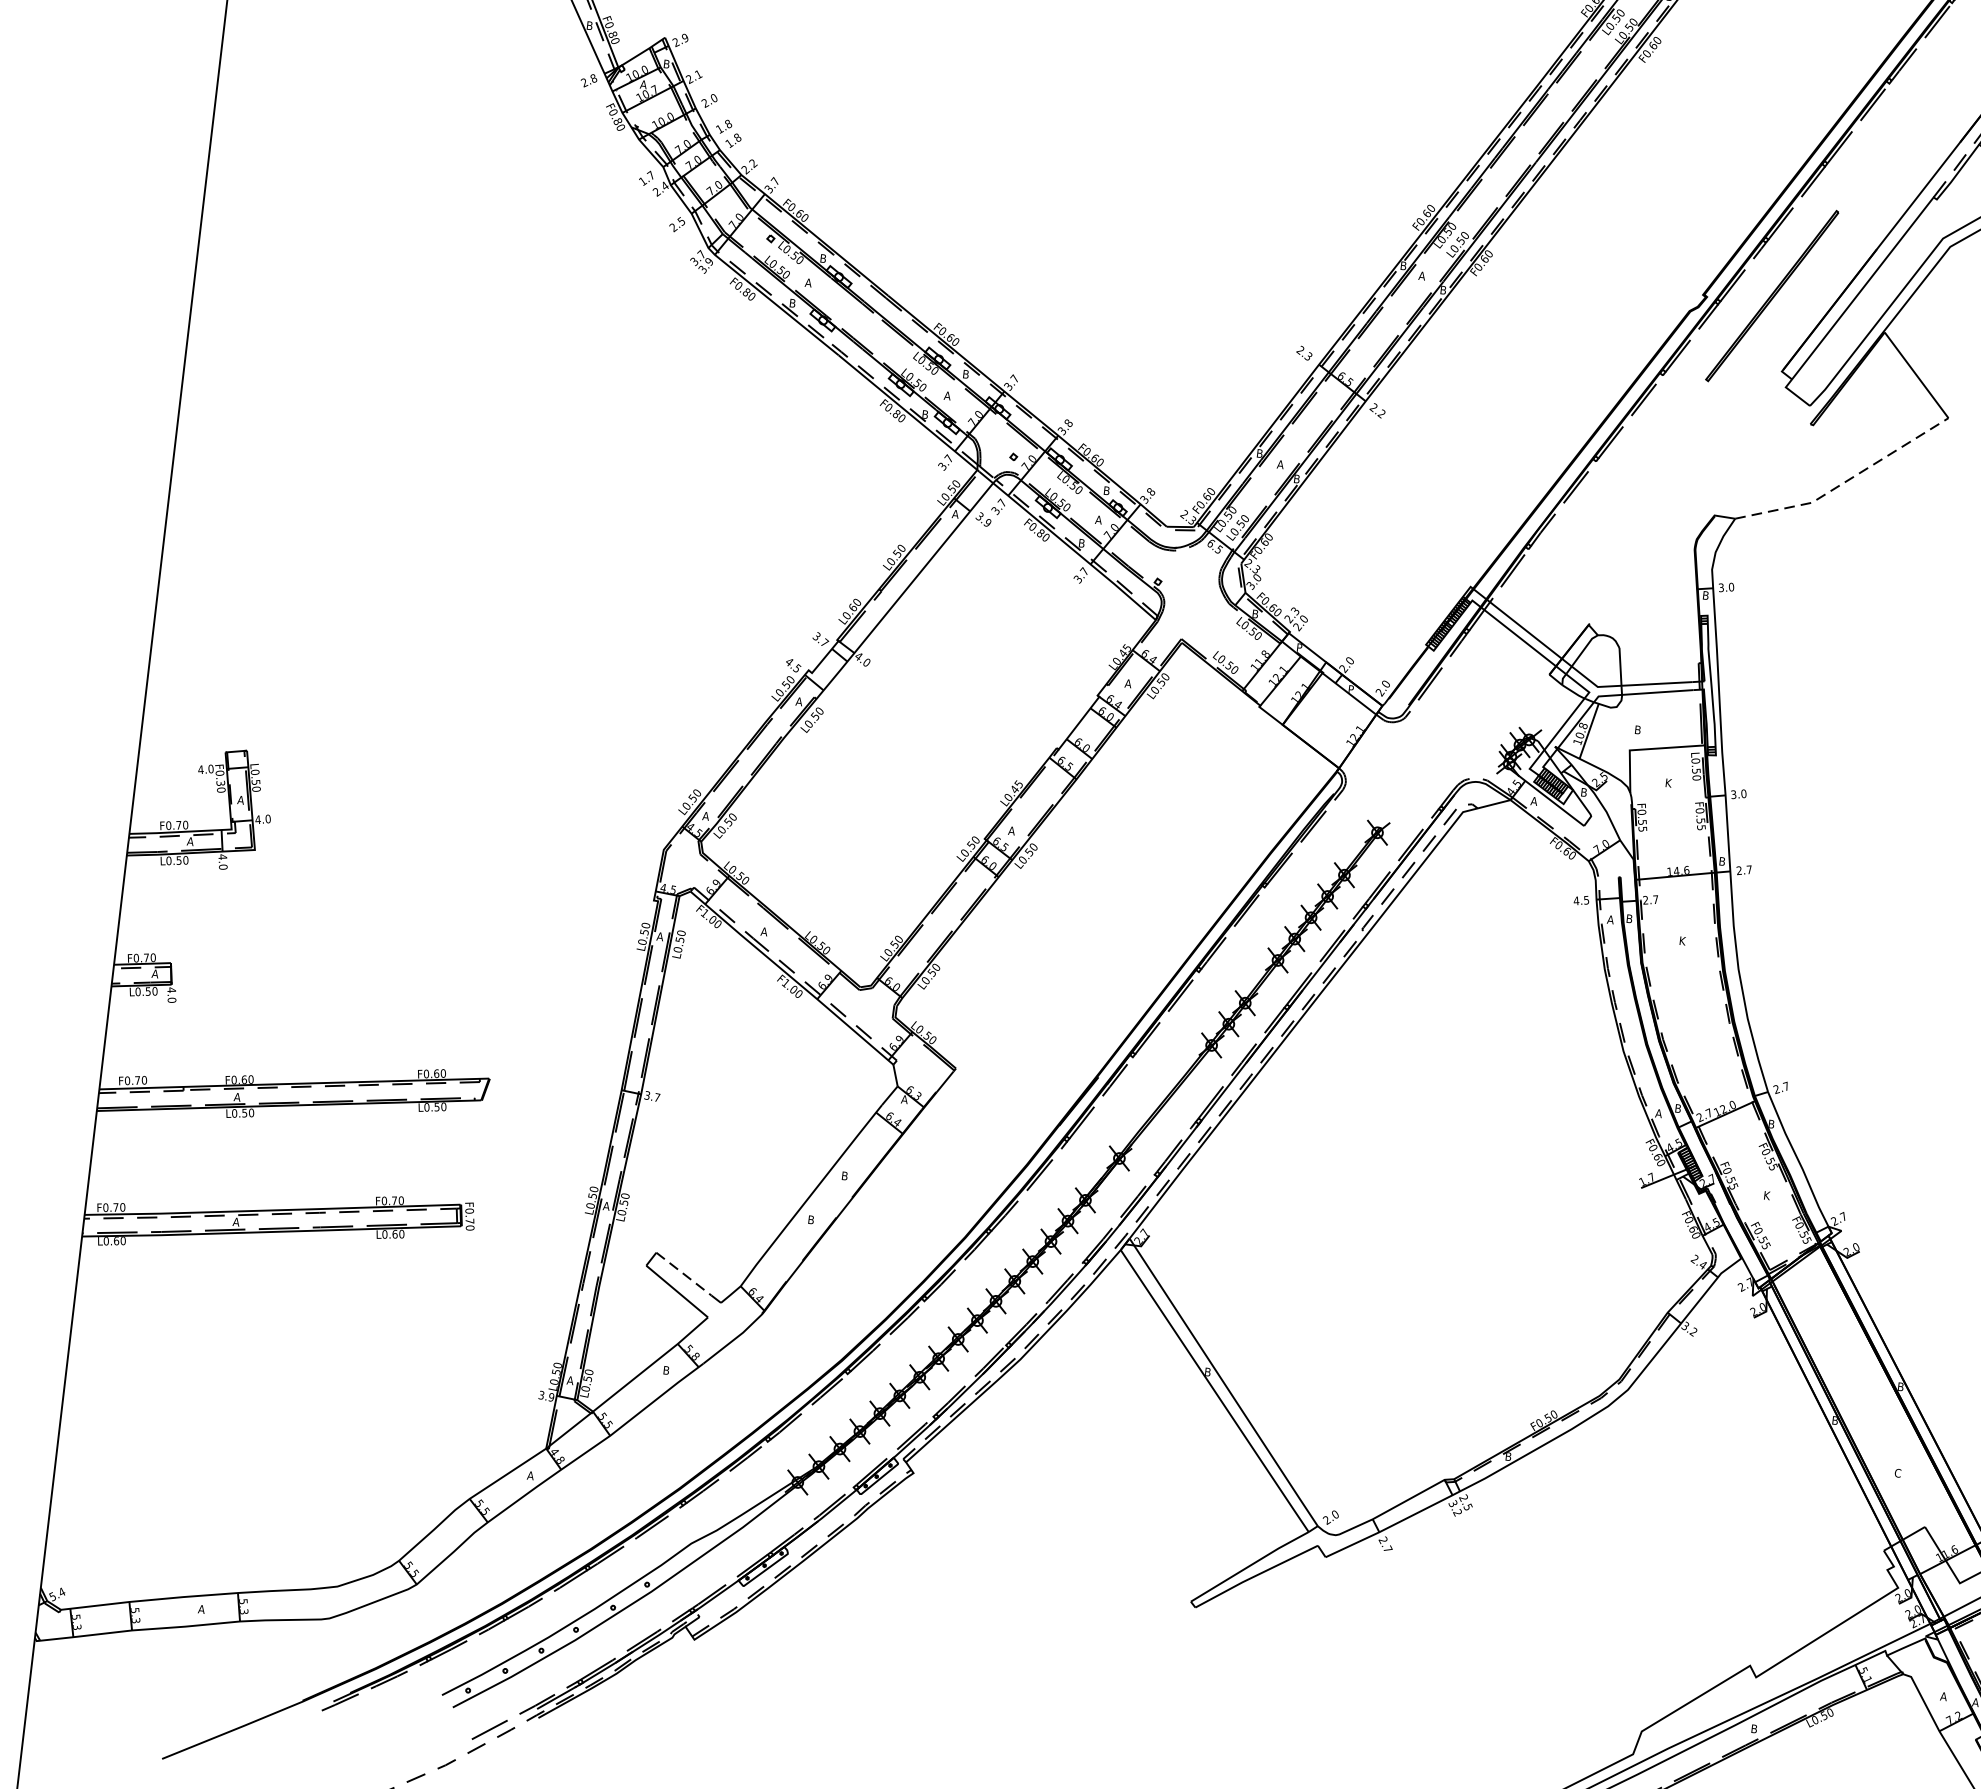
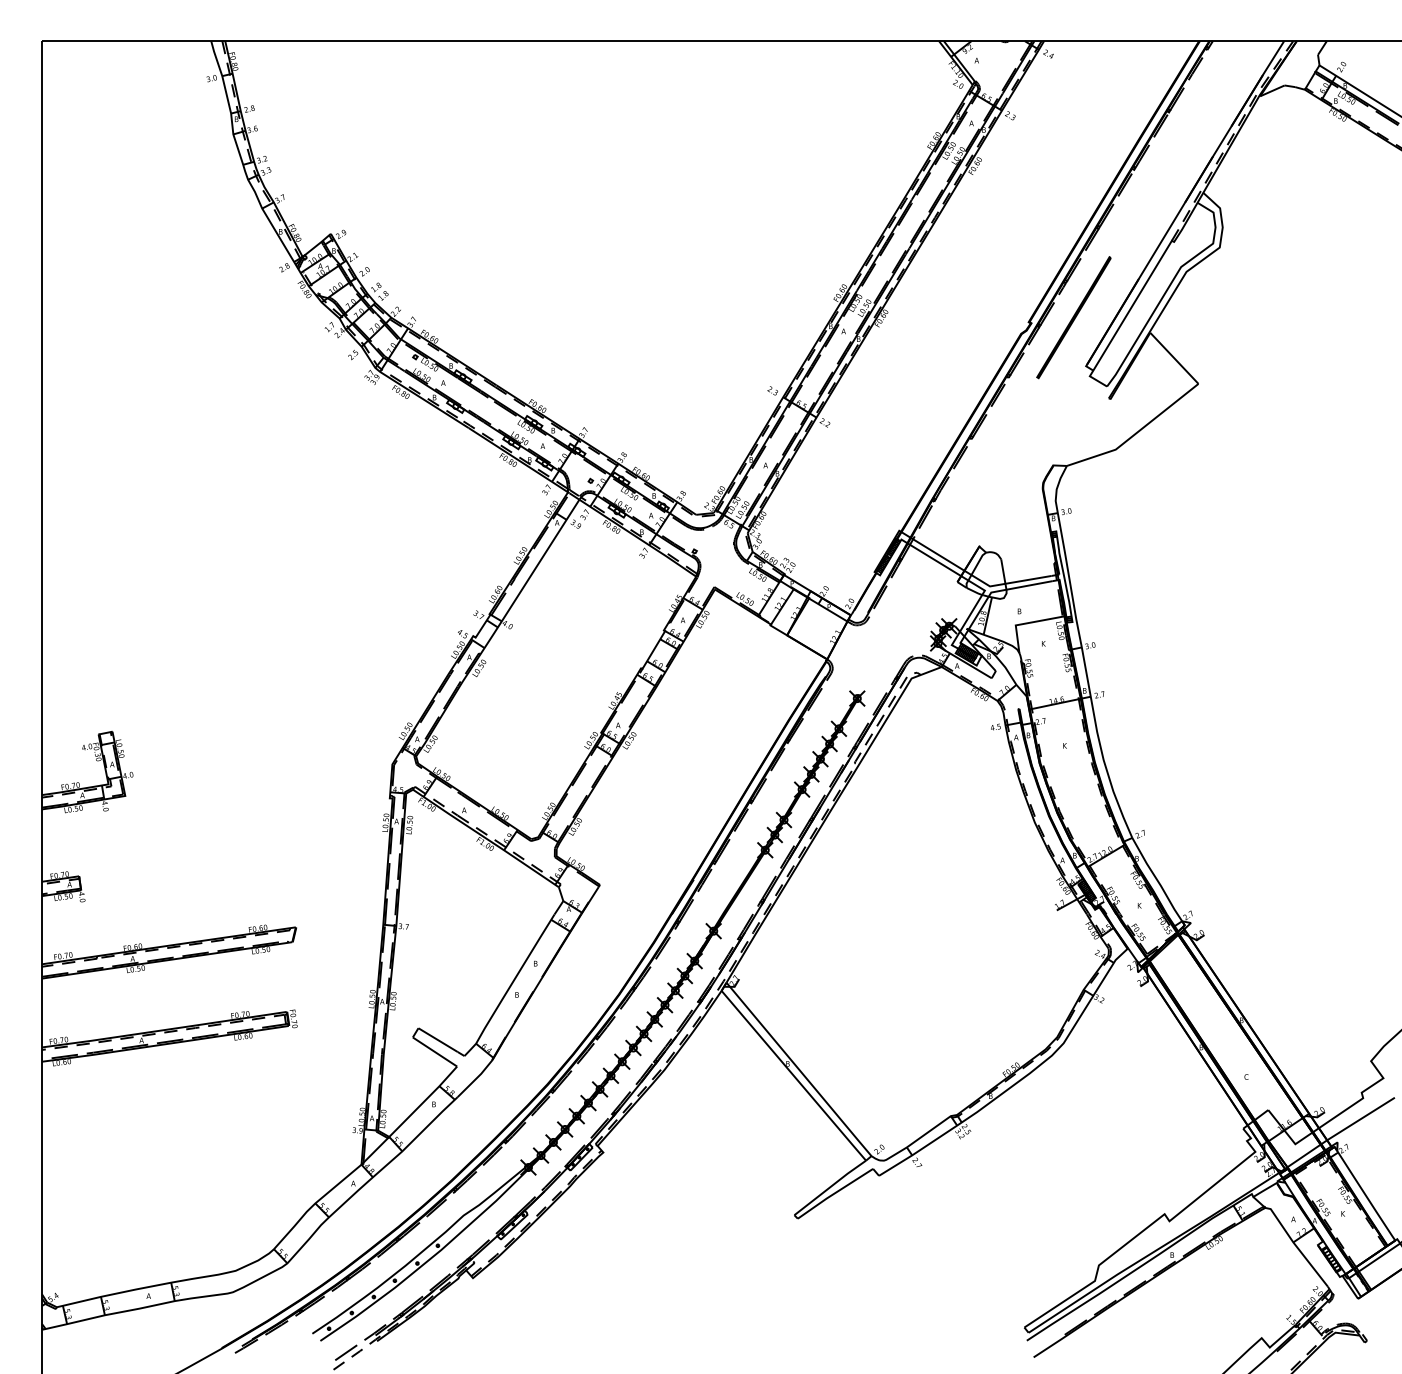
line: (1846, 480) -> (1136, 432), dashed -> solid
line: (684, 1274) -> (438, 1040), dashed -> solid

